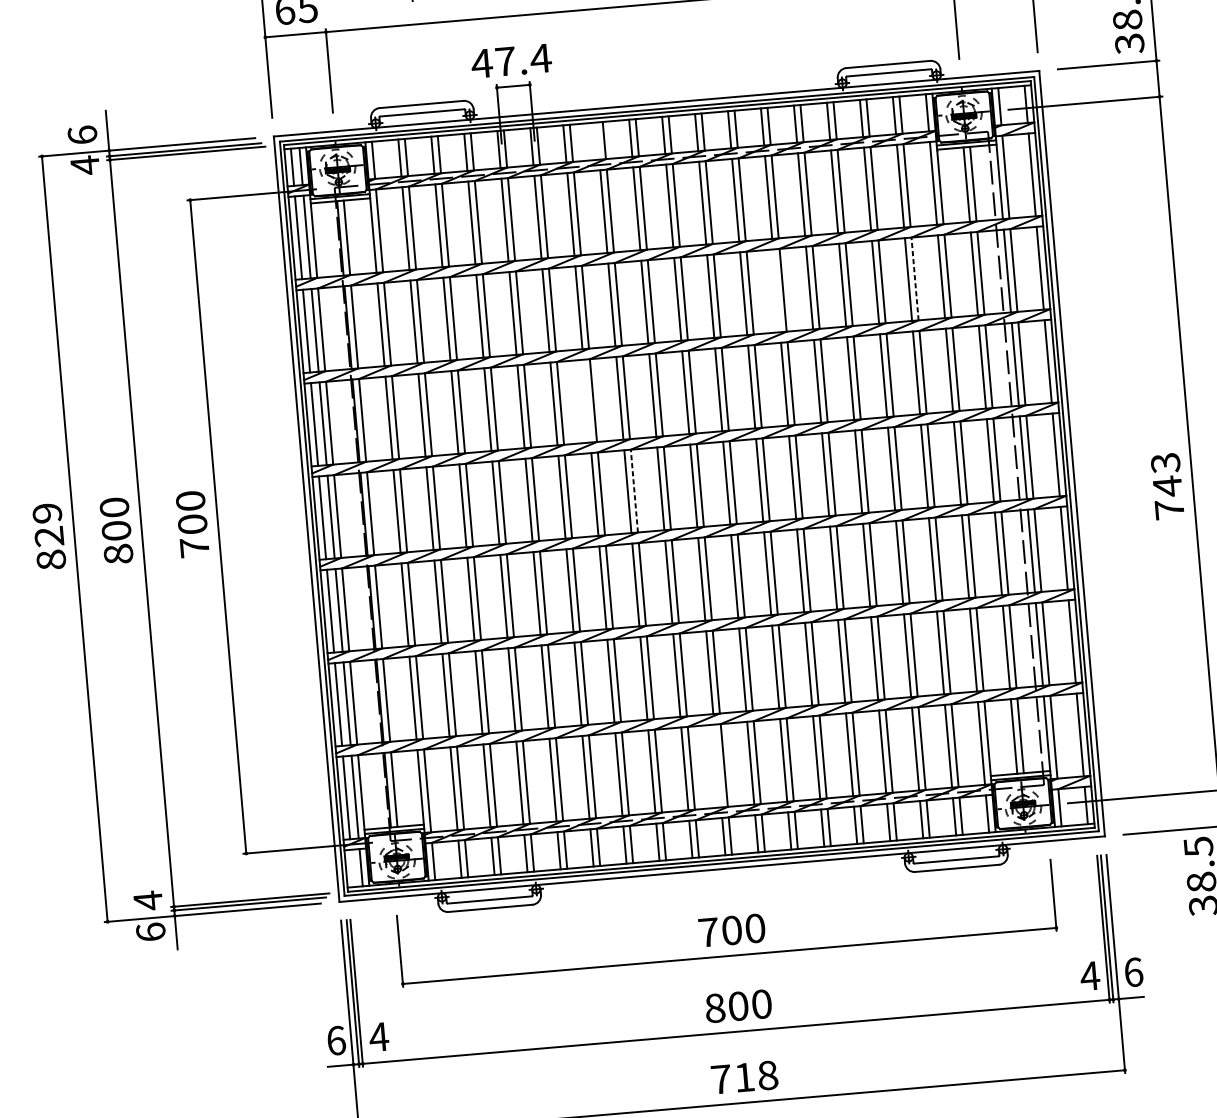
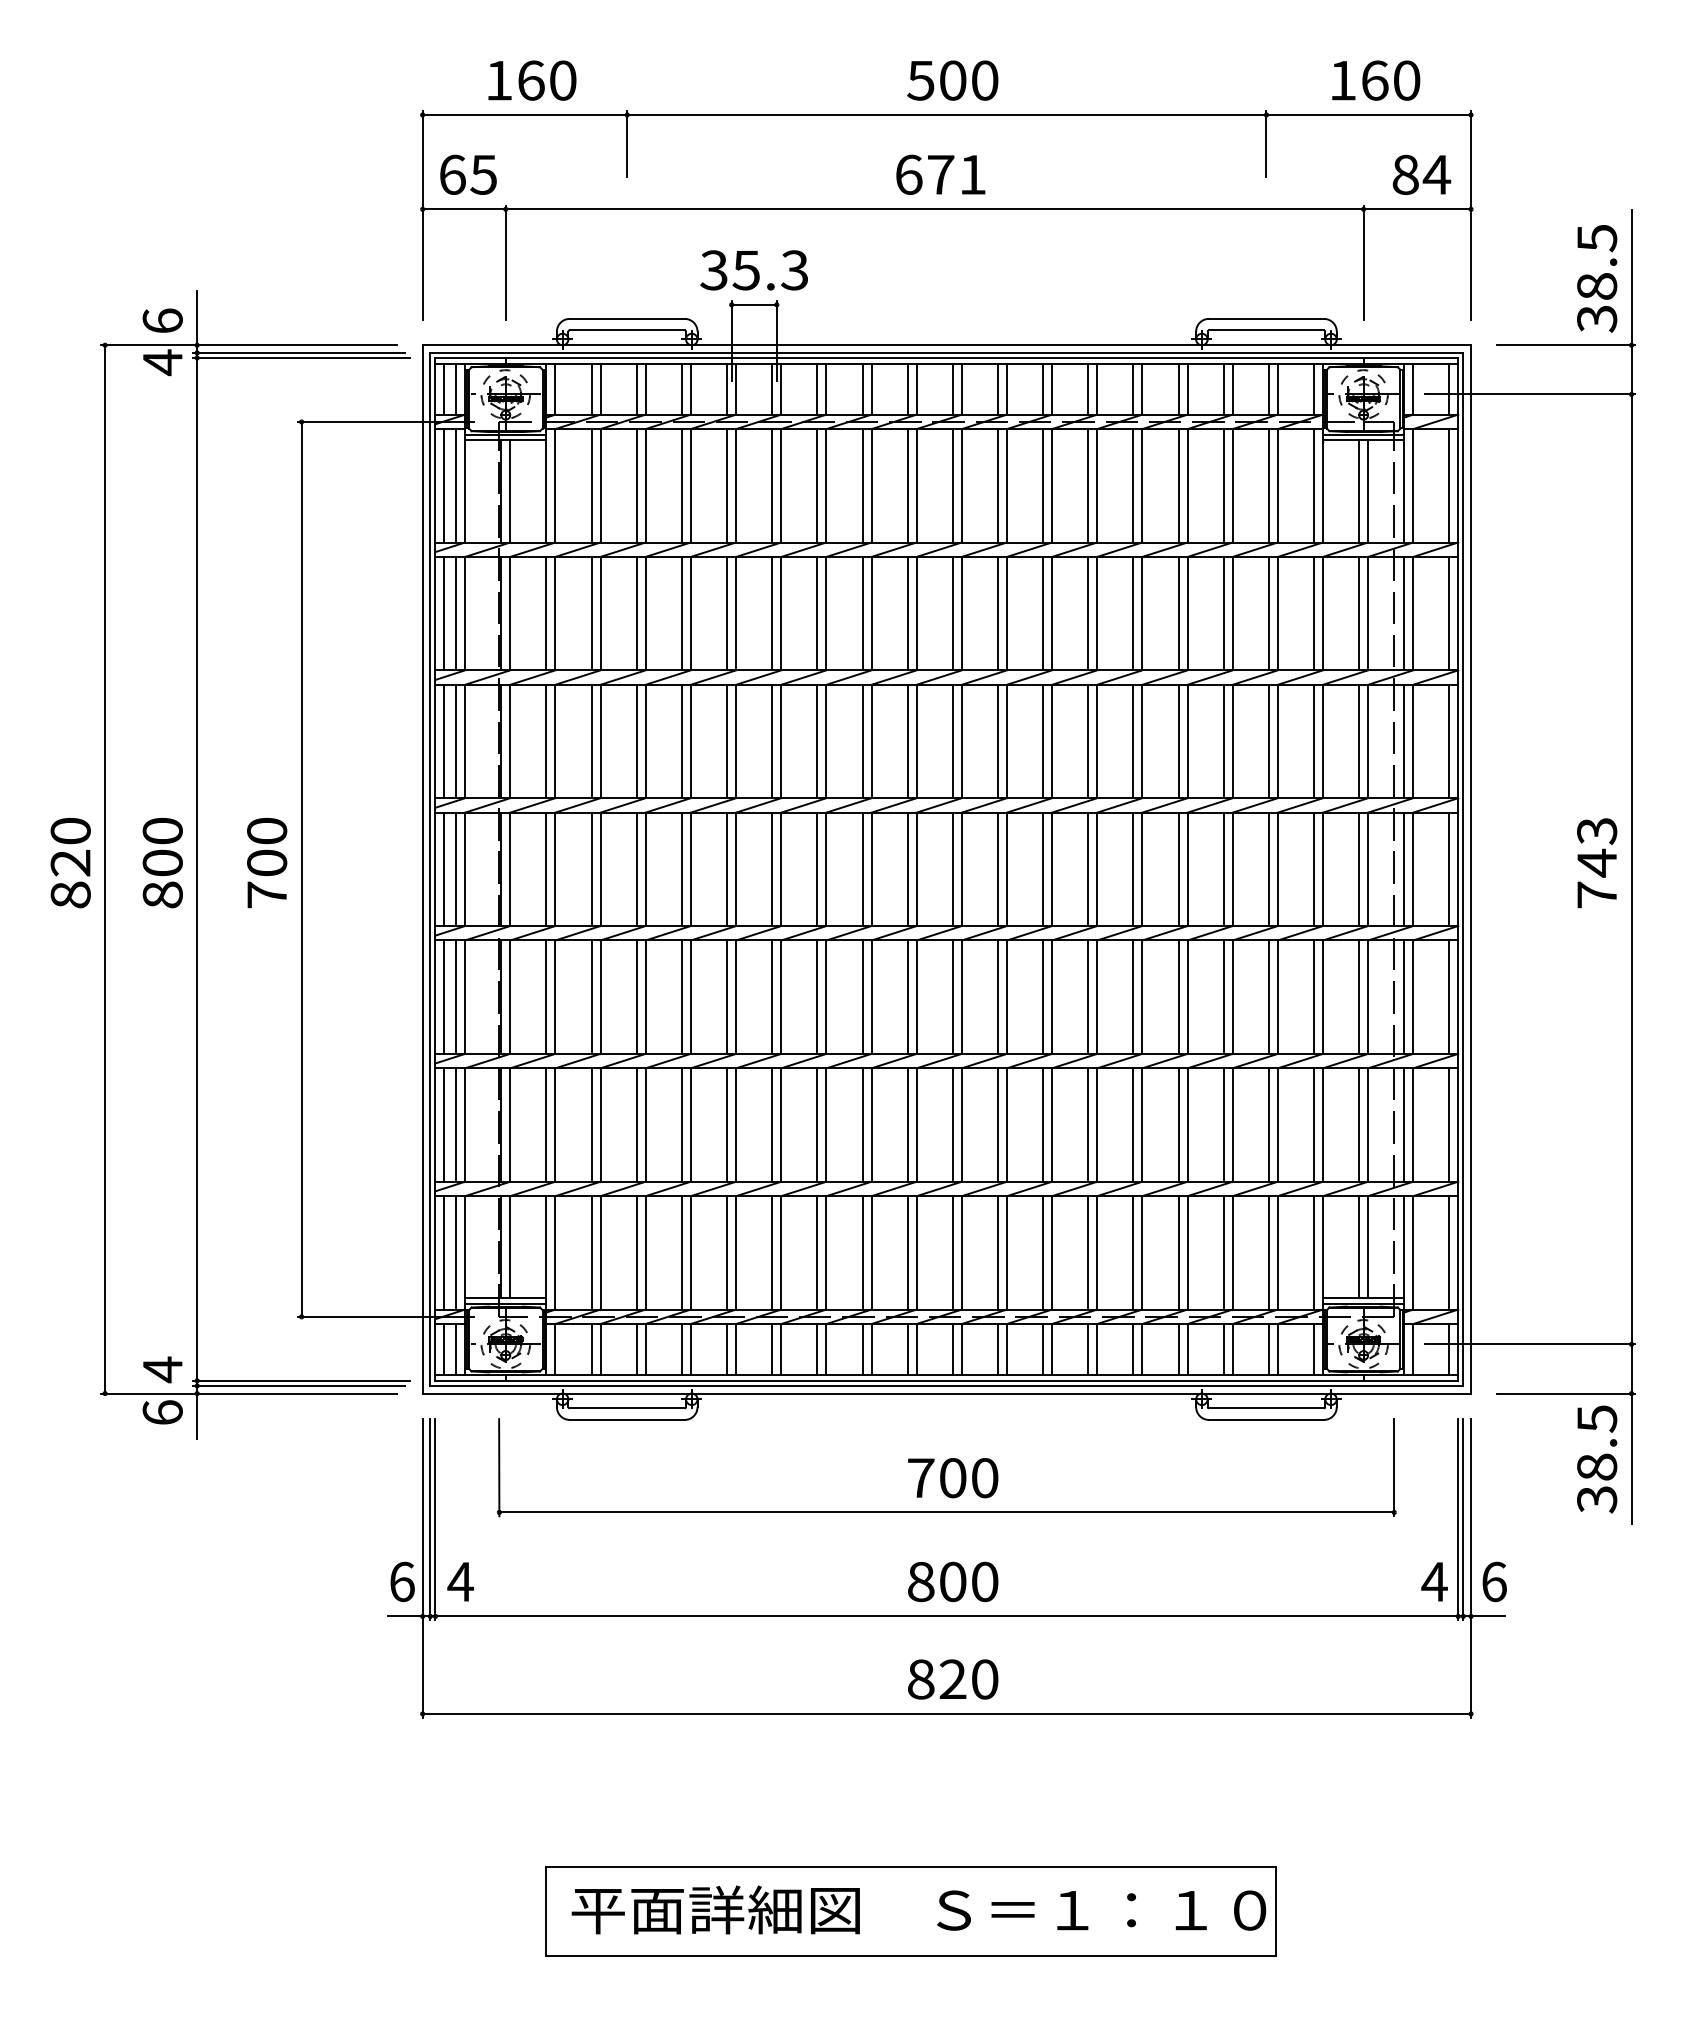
text: (511, 61) -> (754, 270), 47.4 -> 35.3
line: (597, 140) -> (862, 388), added
line: (914, 278) -> (1277, 613), dashed -> solid
line: (776, 290) -> (1088, 613), added
line: (586, 401) -> (817, 741), added
text: (1167, 486) -> (1597, 863), moved
line: (634, 491) -> (871, 869), dashed -> solid
text: (47, 512) -> (70, 830), 829 -> 820
line: (717, 765) -> (952, 1252), added
line: (352, 868) -> (444, 1349), added
text: (744, 1077) -> (953, 1679), 718 -> 820

